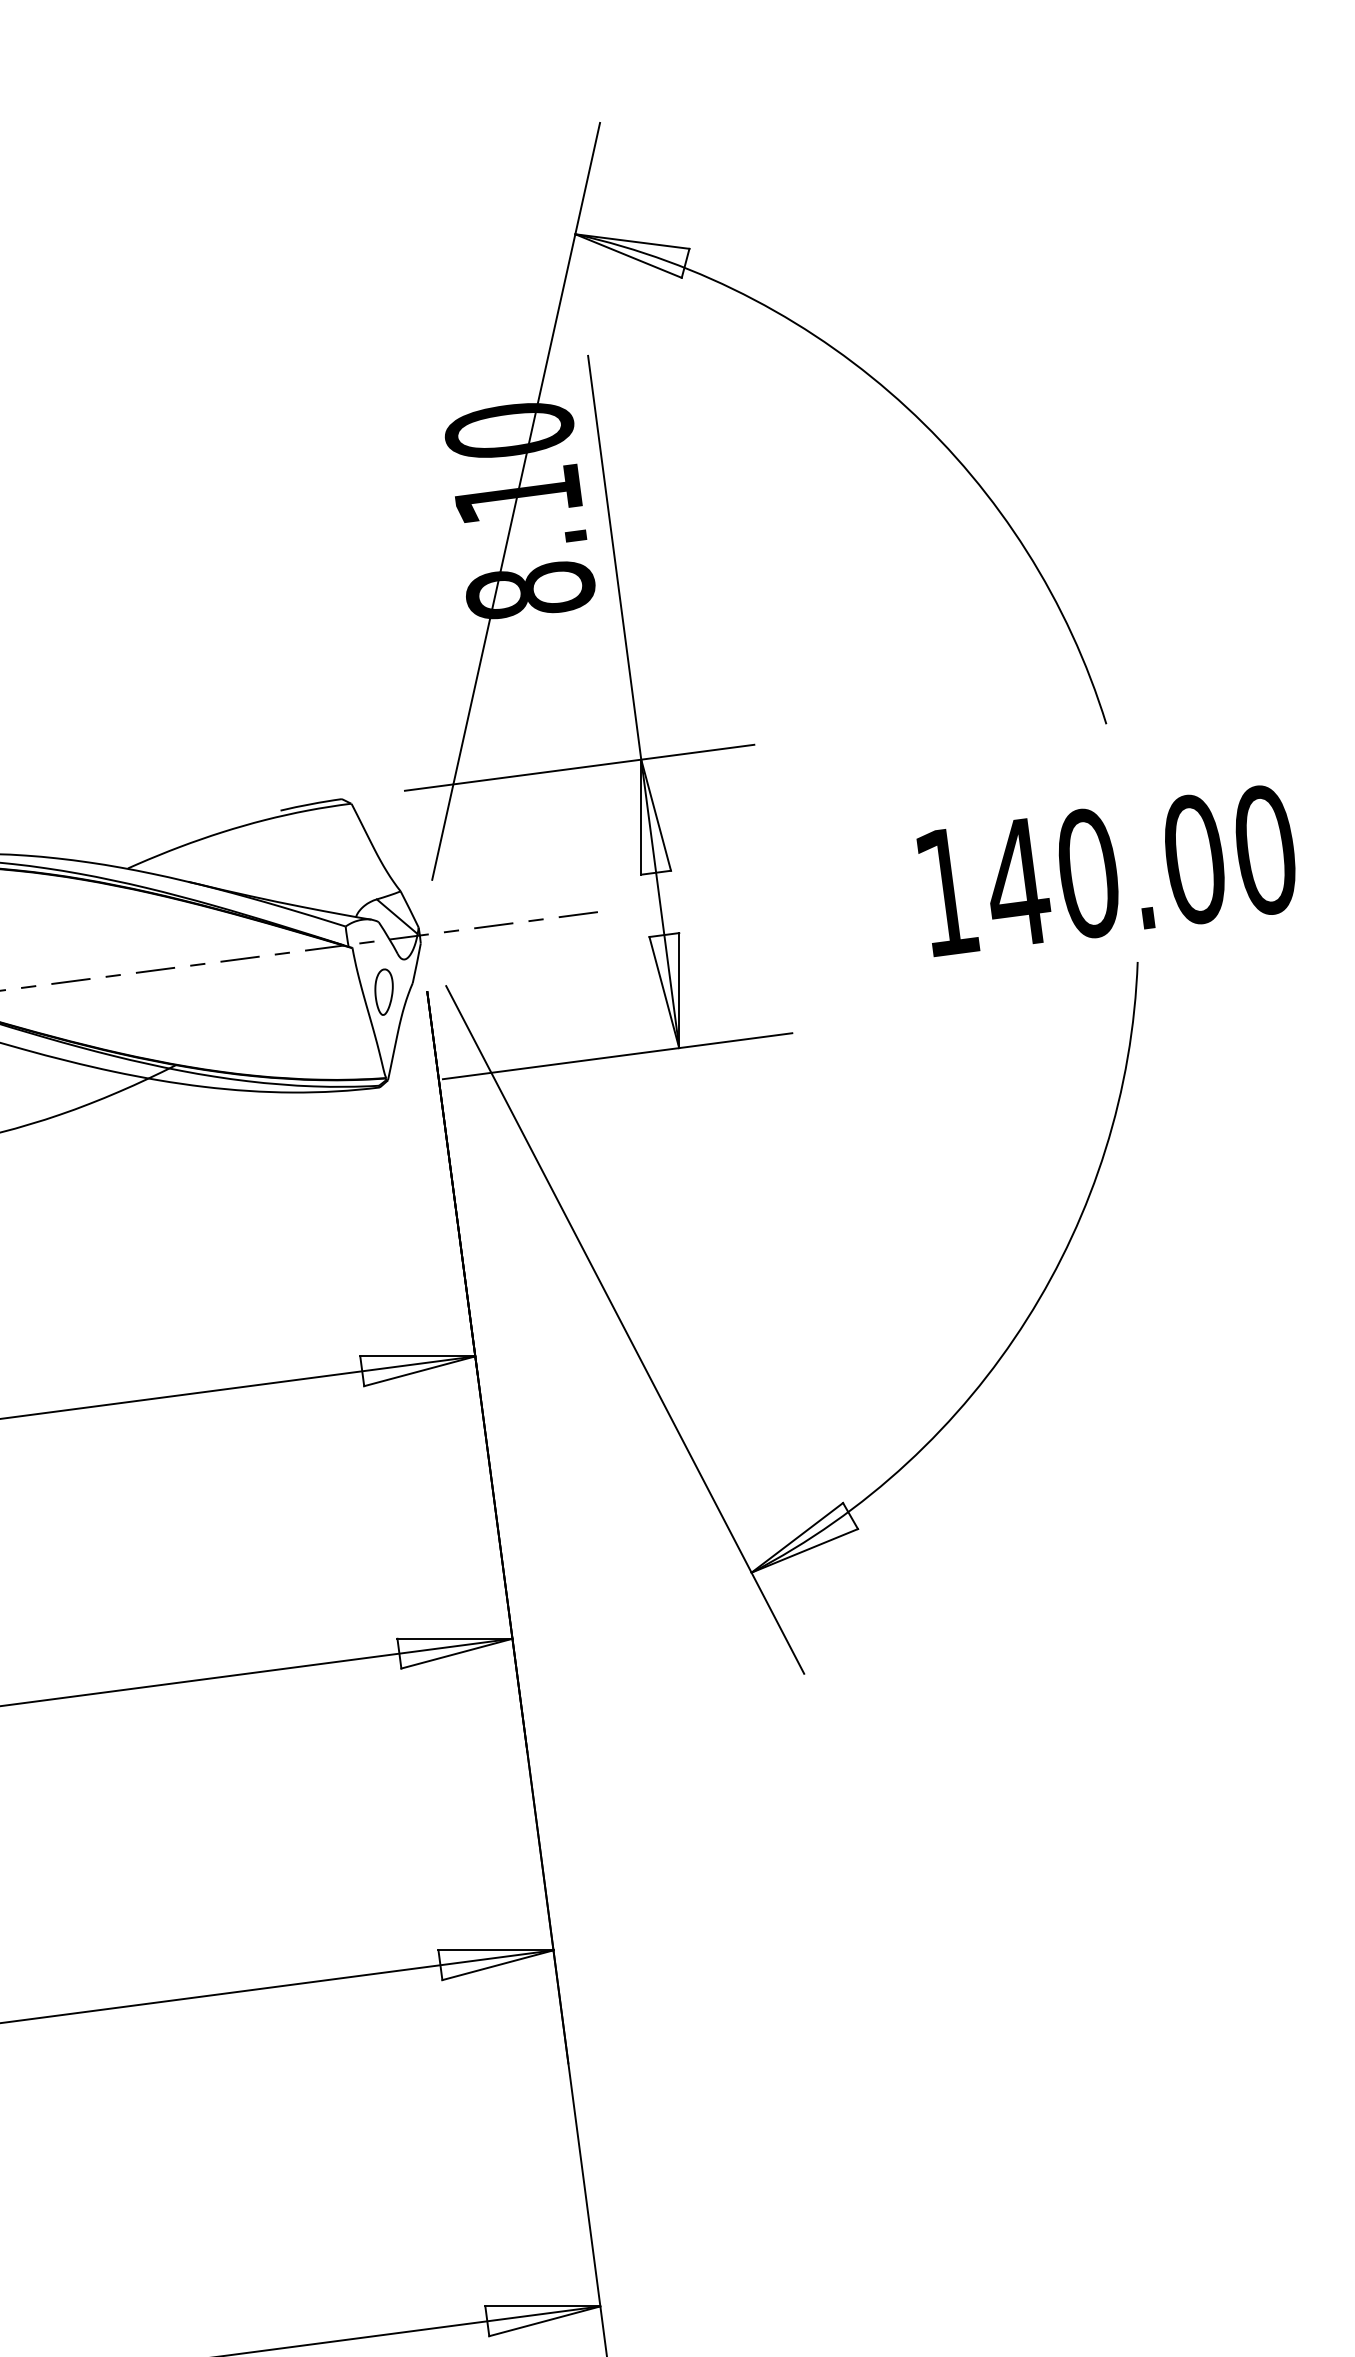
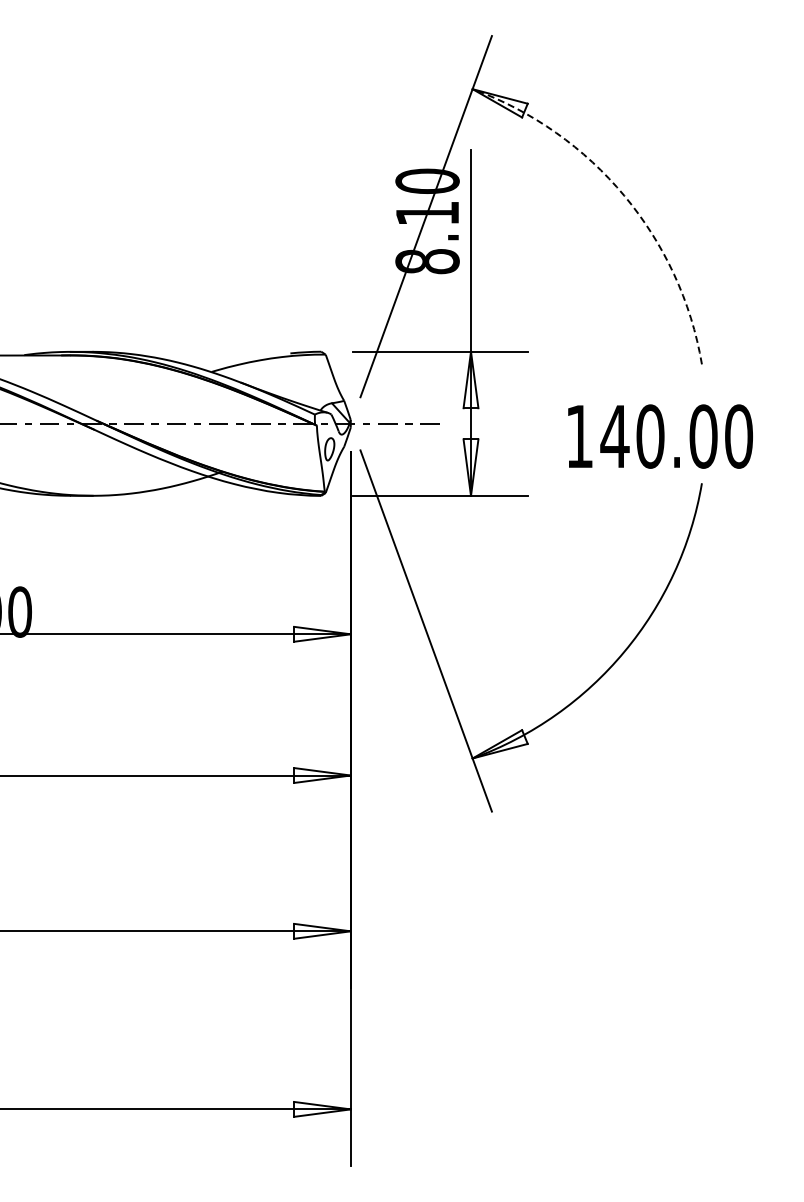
arc: (907, 406) -> (624, 195), solid -> dashed
text: (1108, 870) -> (660, 436), moved

